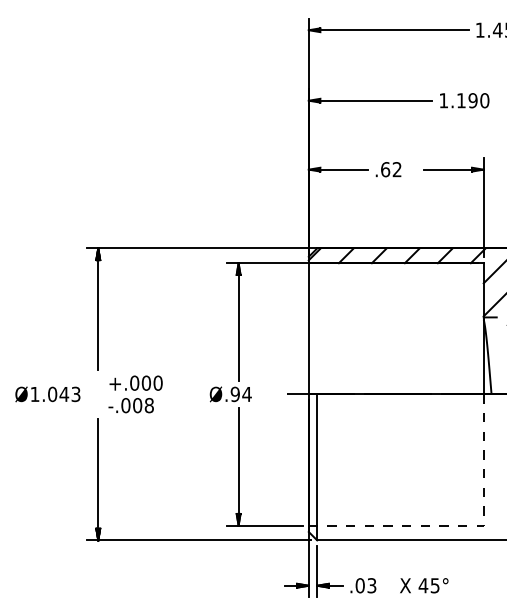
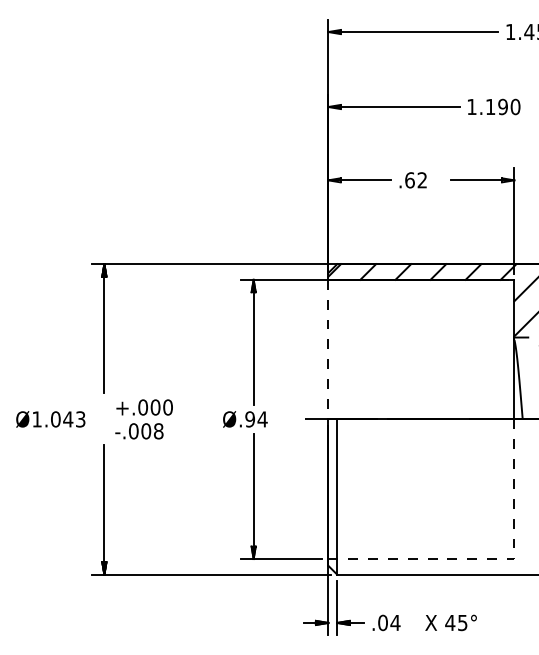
line: (308, 328) -> (328, 349), solid -> dashed
text: (371, 585) -> (395, 622), .03 -> .04

